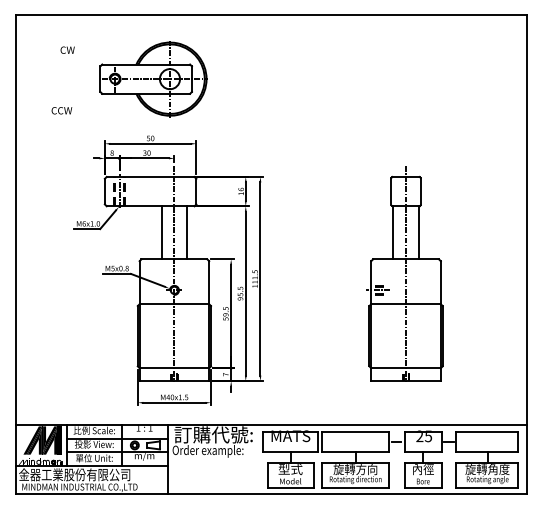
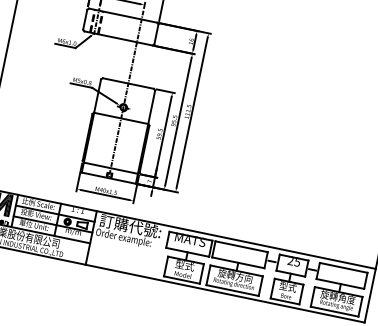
line: (161, 232) -> (122, 60), removed
line: (187, 232) -> (142, 64), removed
part: (404, 273) -> (305, 131), removed
text: (422, 469) -> (287, 286), 內徑 -> 型式

